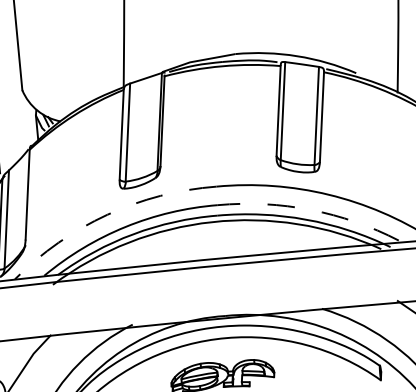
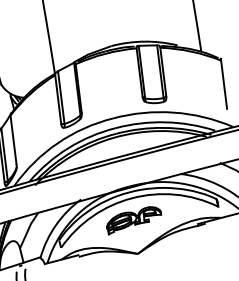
arc: (310, 210) -> (165, 122), dashed -> solid
arc: (106, 215) -> (57, 143), dashed -> solid

